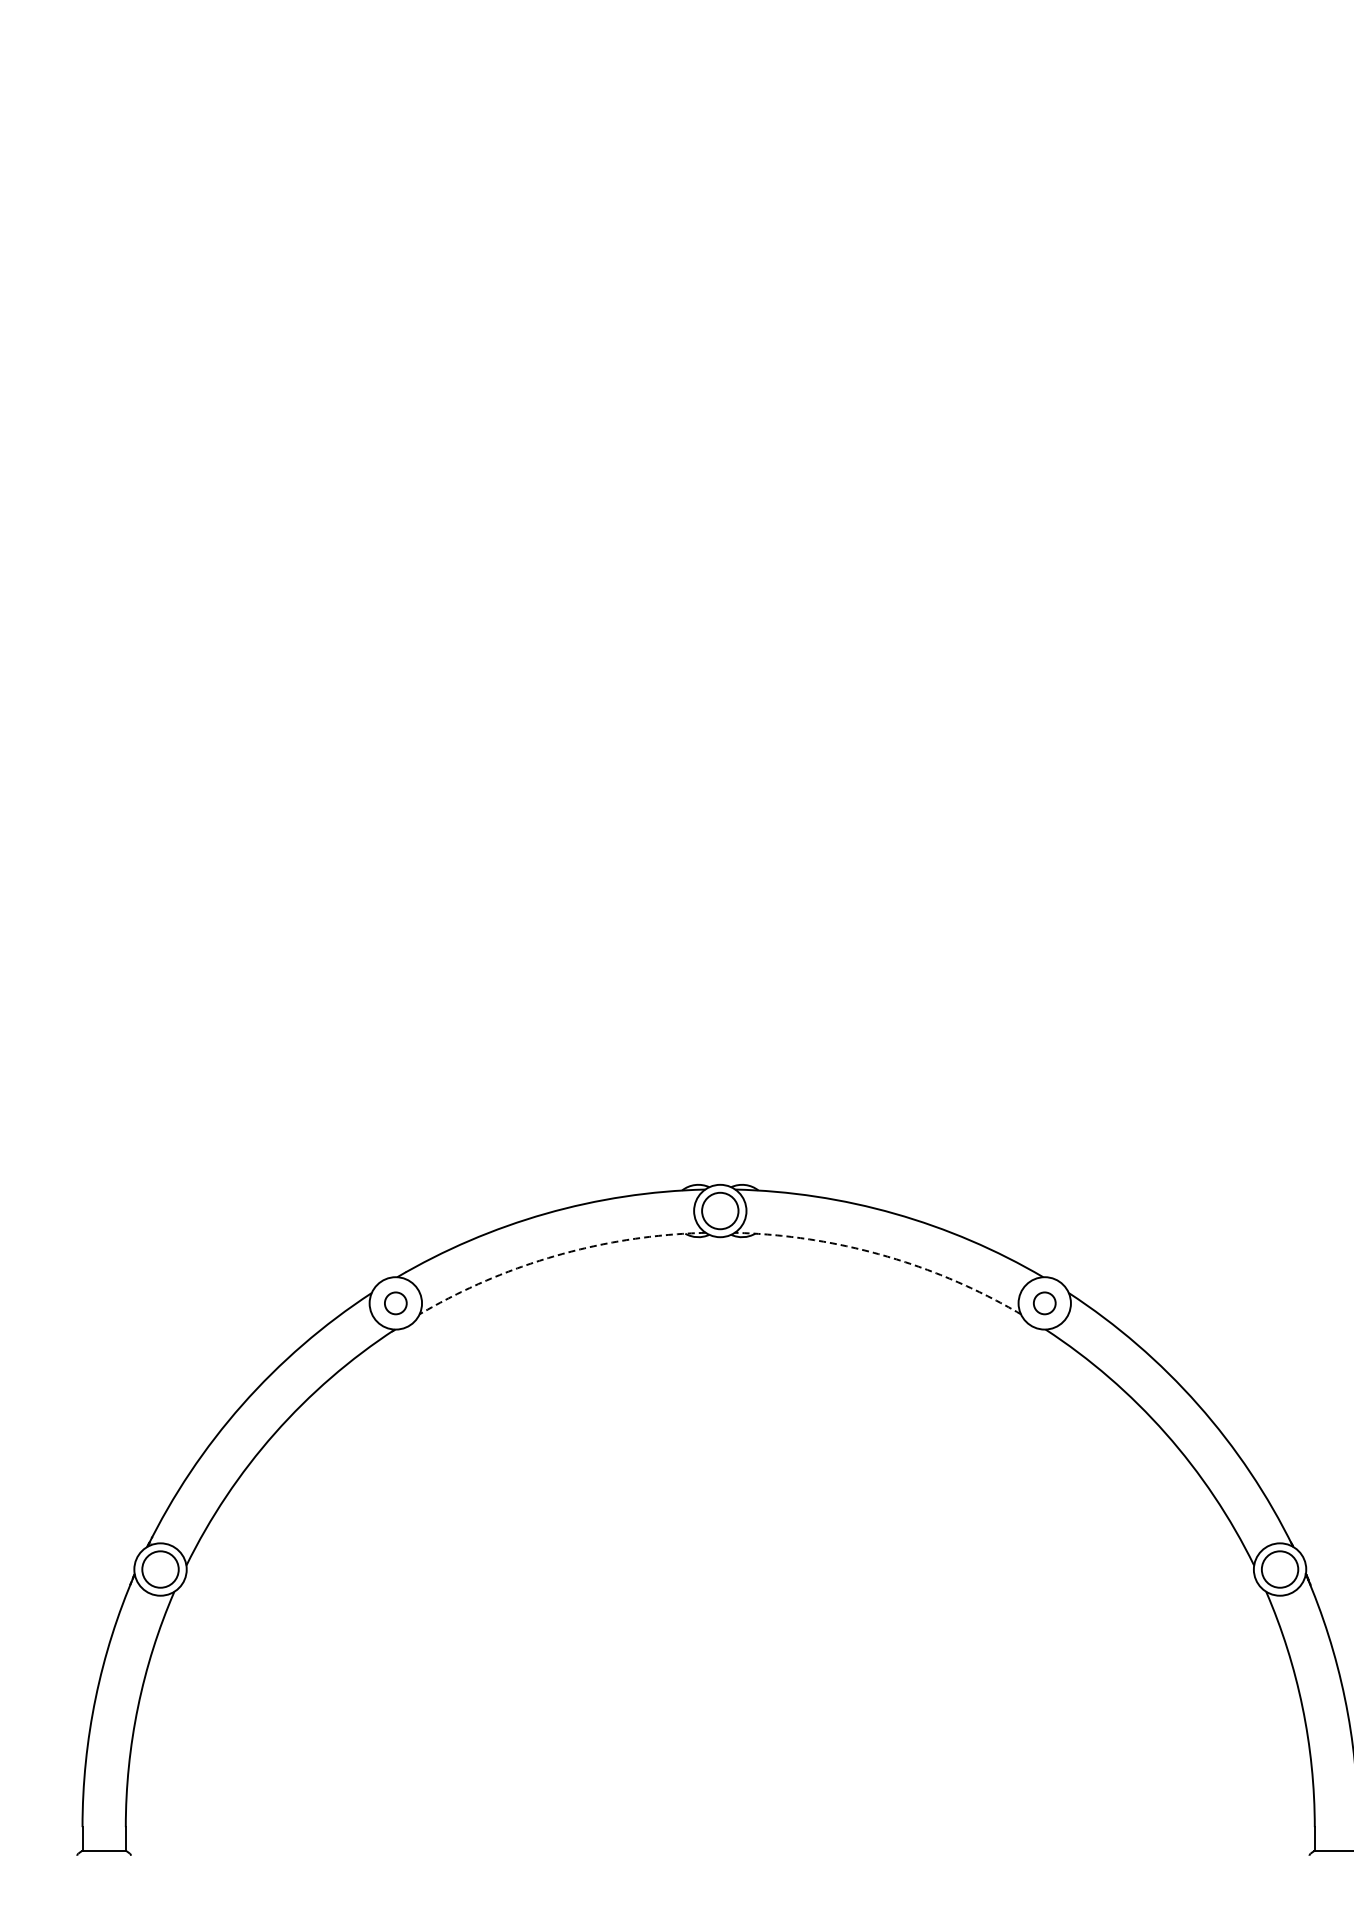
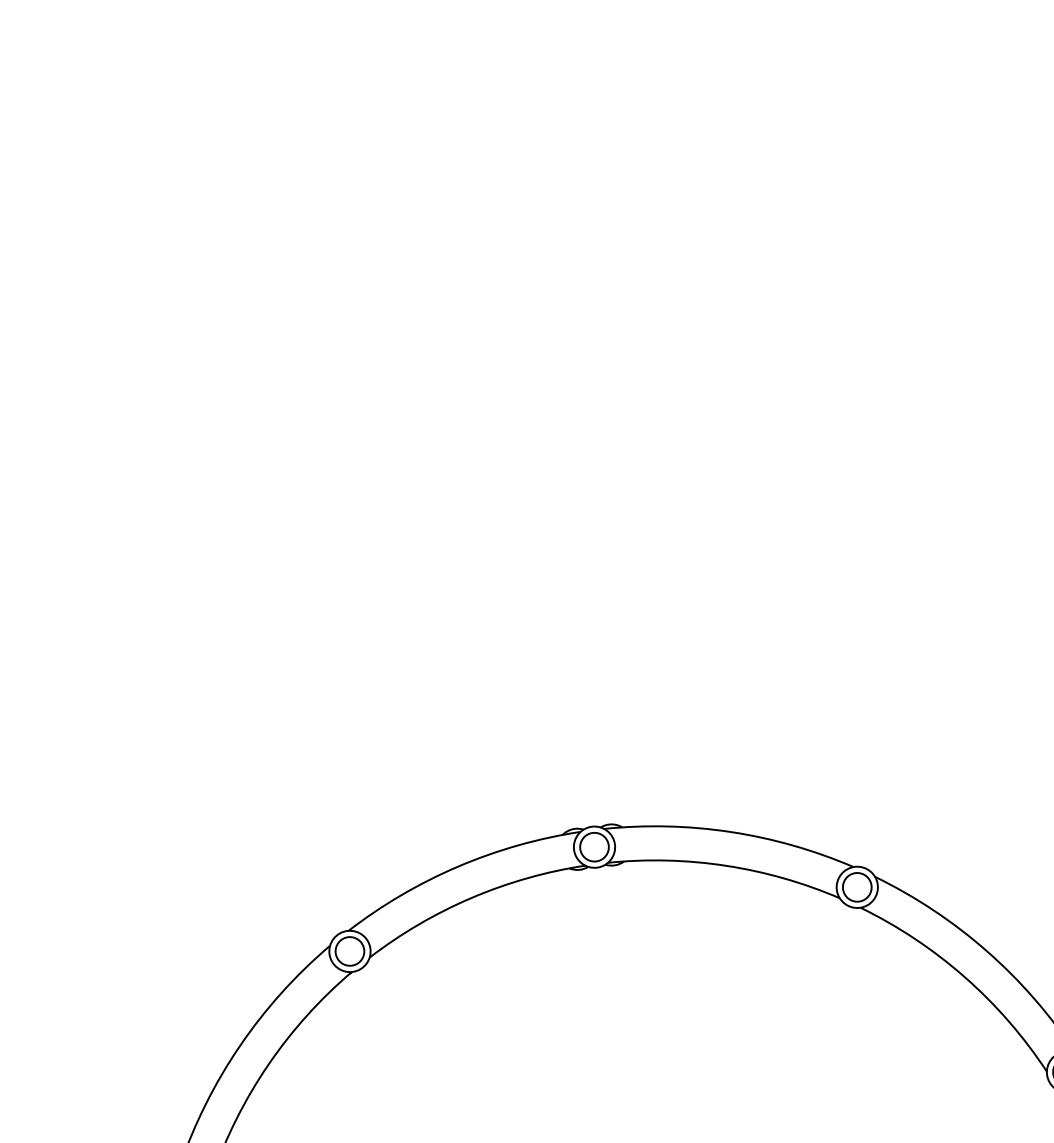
arc: (557, 1255) -> (471, 898), dashed -> solid
arc: (883, 1255) -> (726, 865), dashed -> solid
circle: (395, 1303) -> (349, 951), size x1.67
circle: (1044, 1303) -> (857, 887), size x1.67

